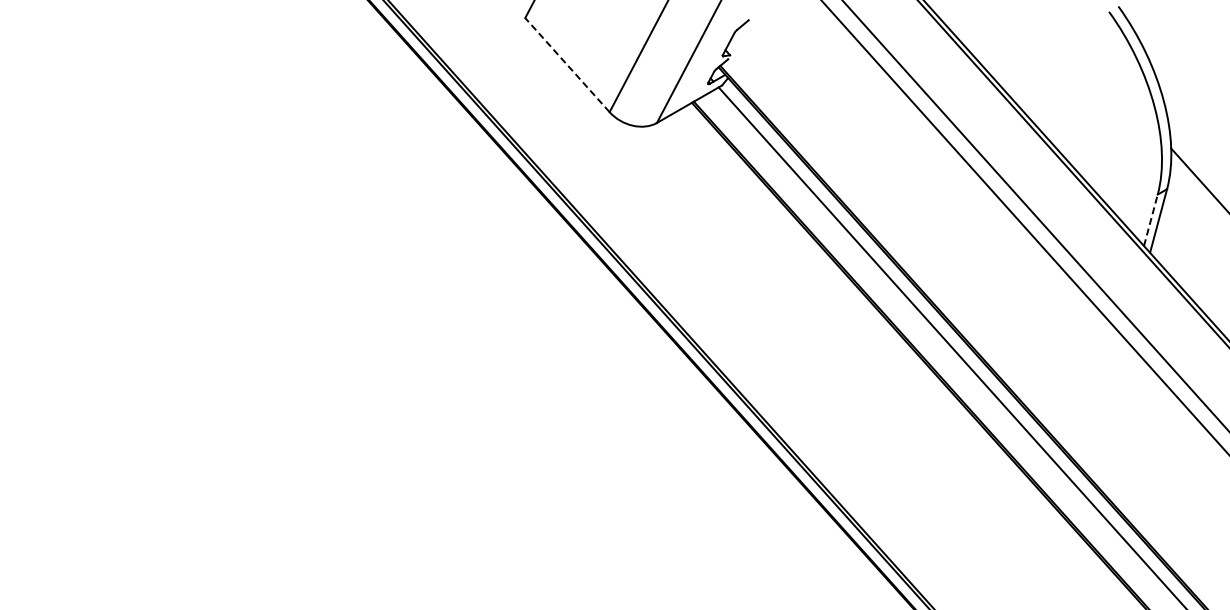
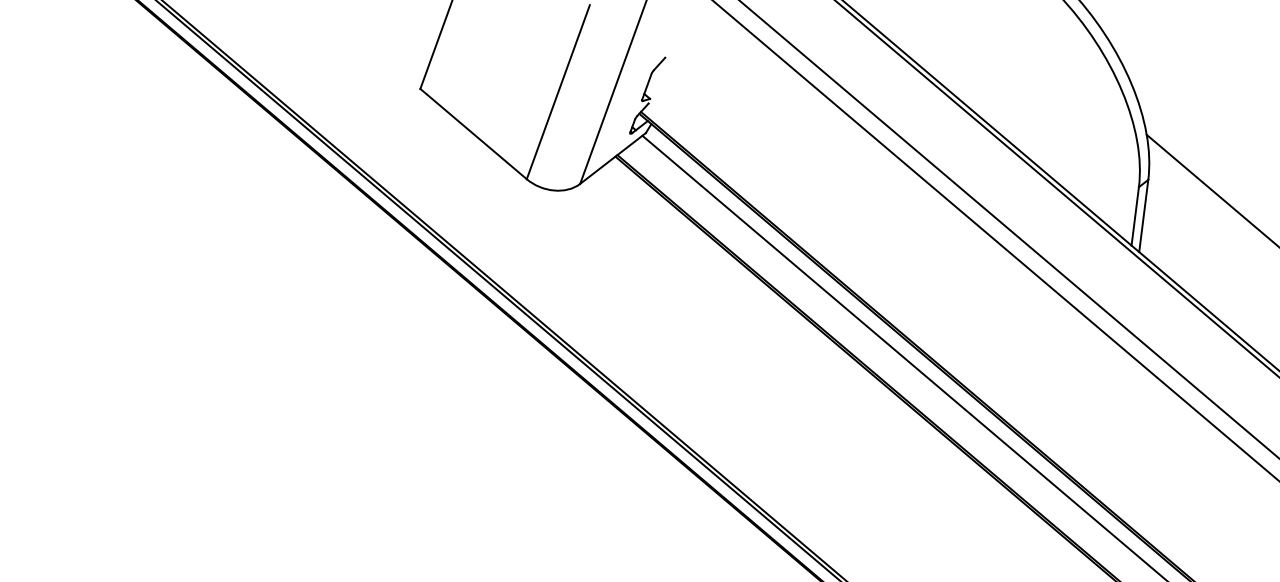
line: (567, 64) -> (473, 133), dashed -> solid
line: (1150, 220) -> (1134, 216), dashed -> solid

